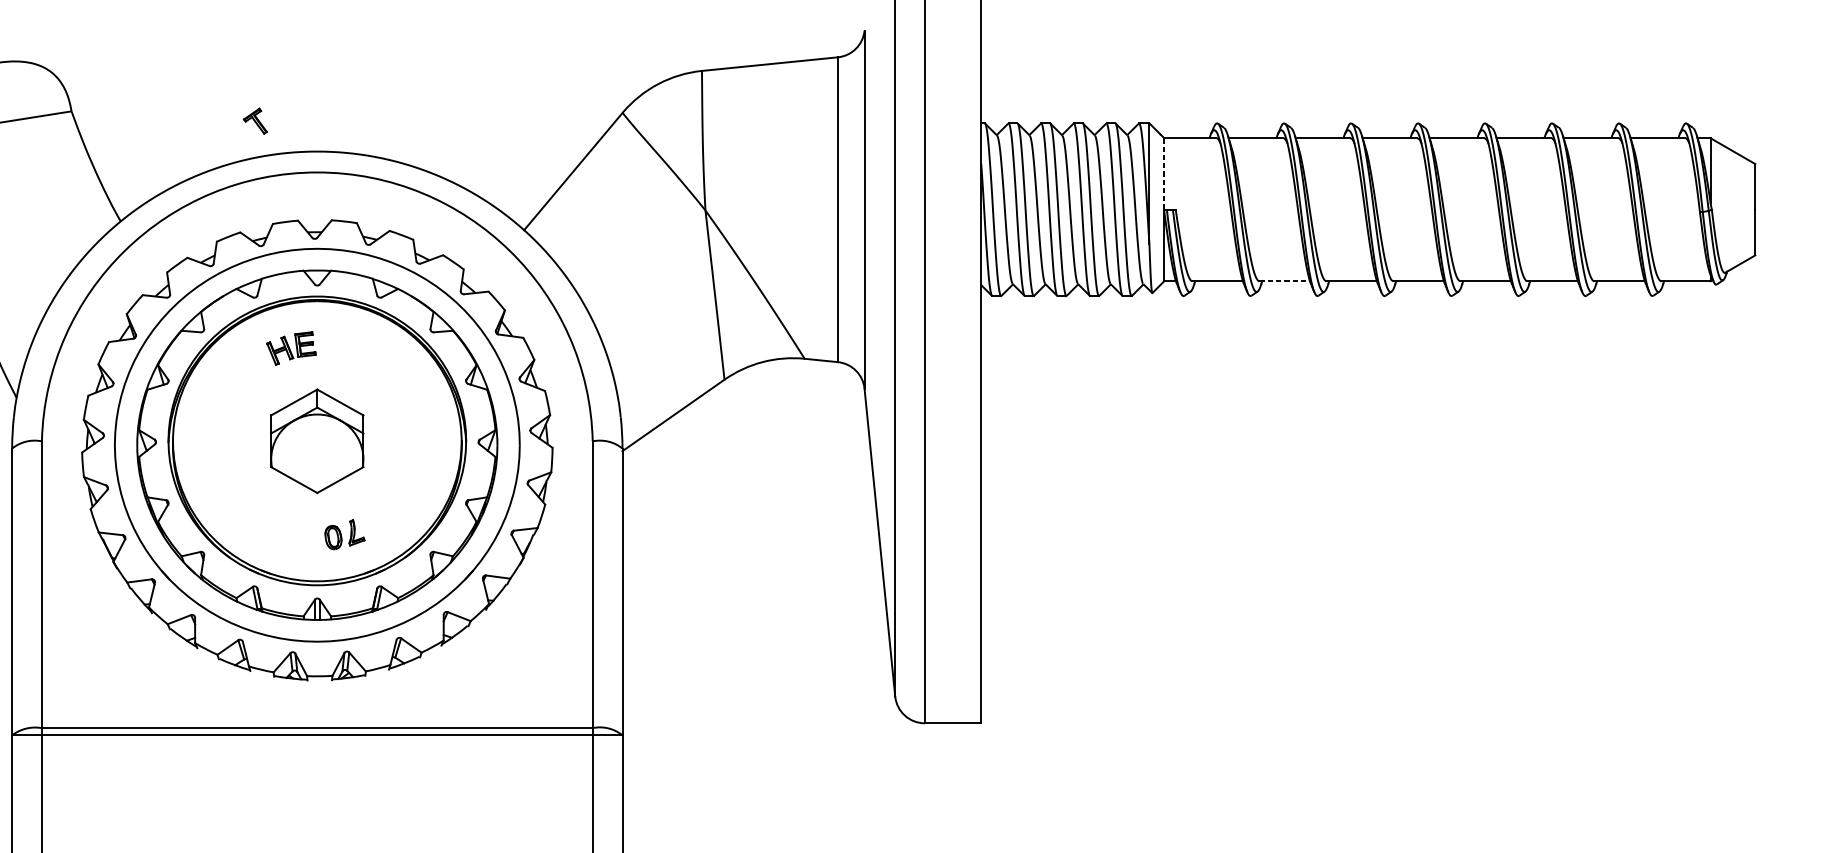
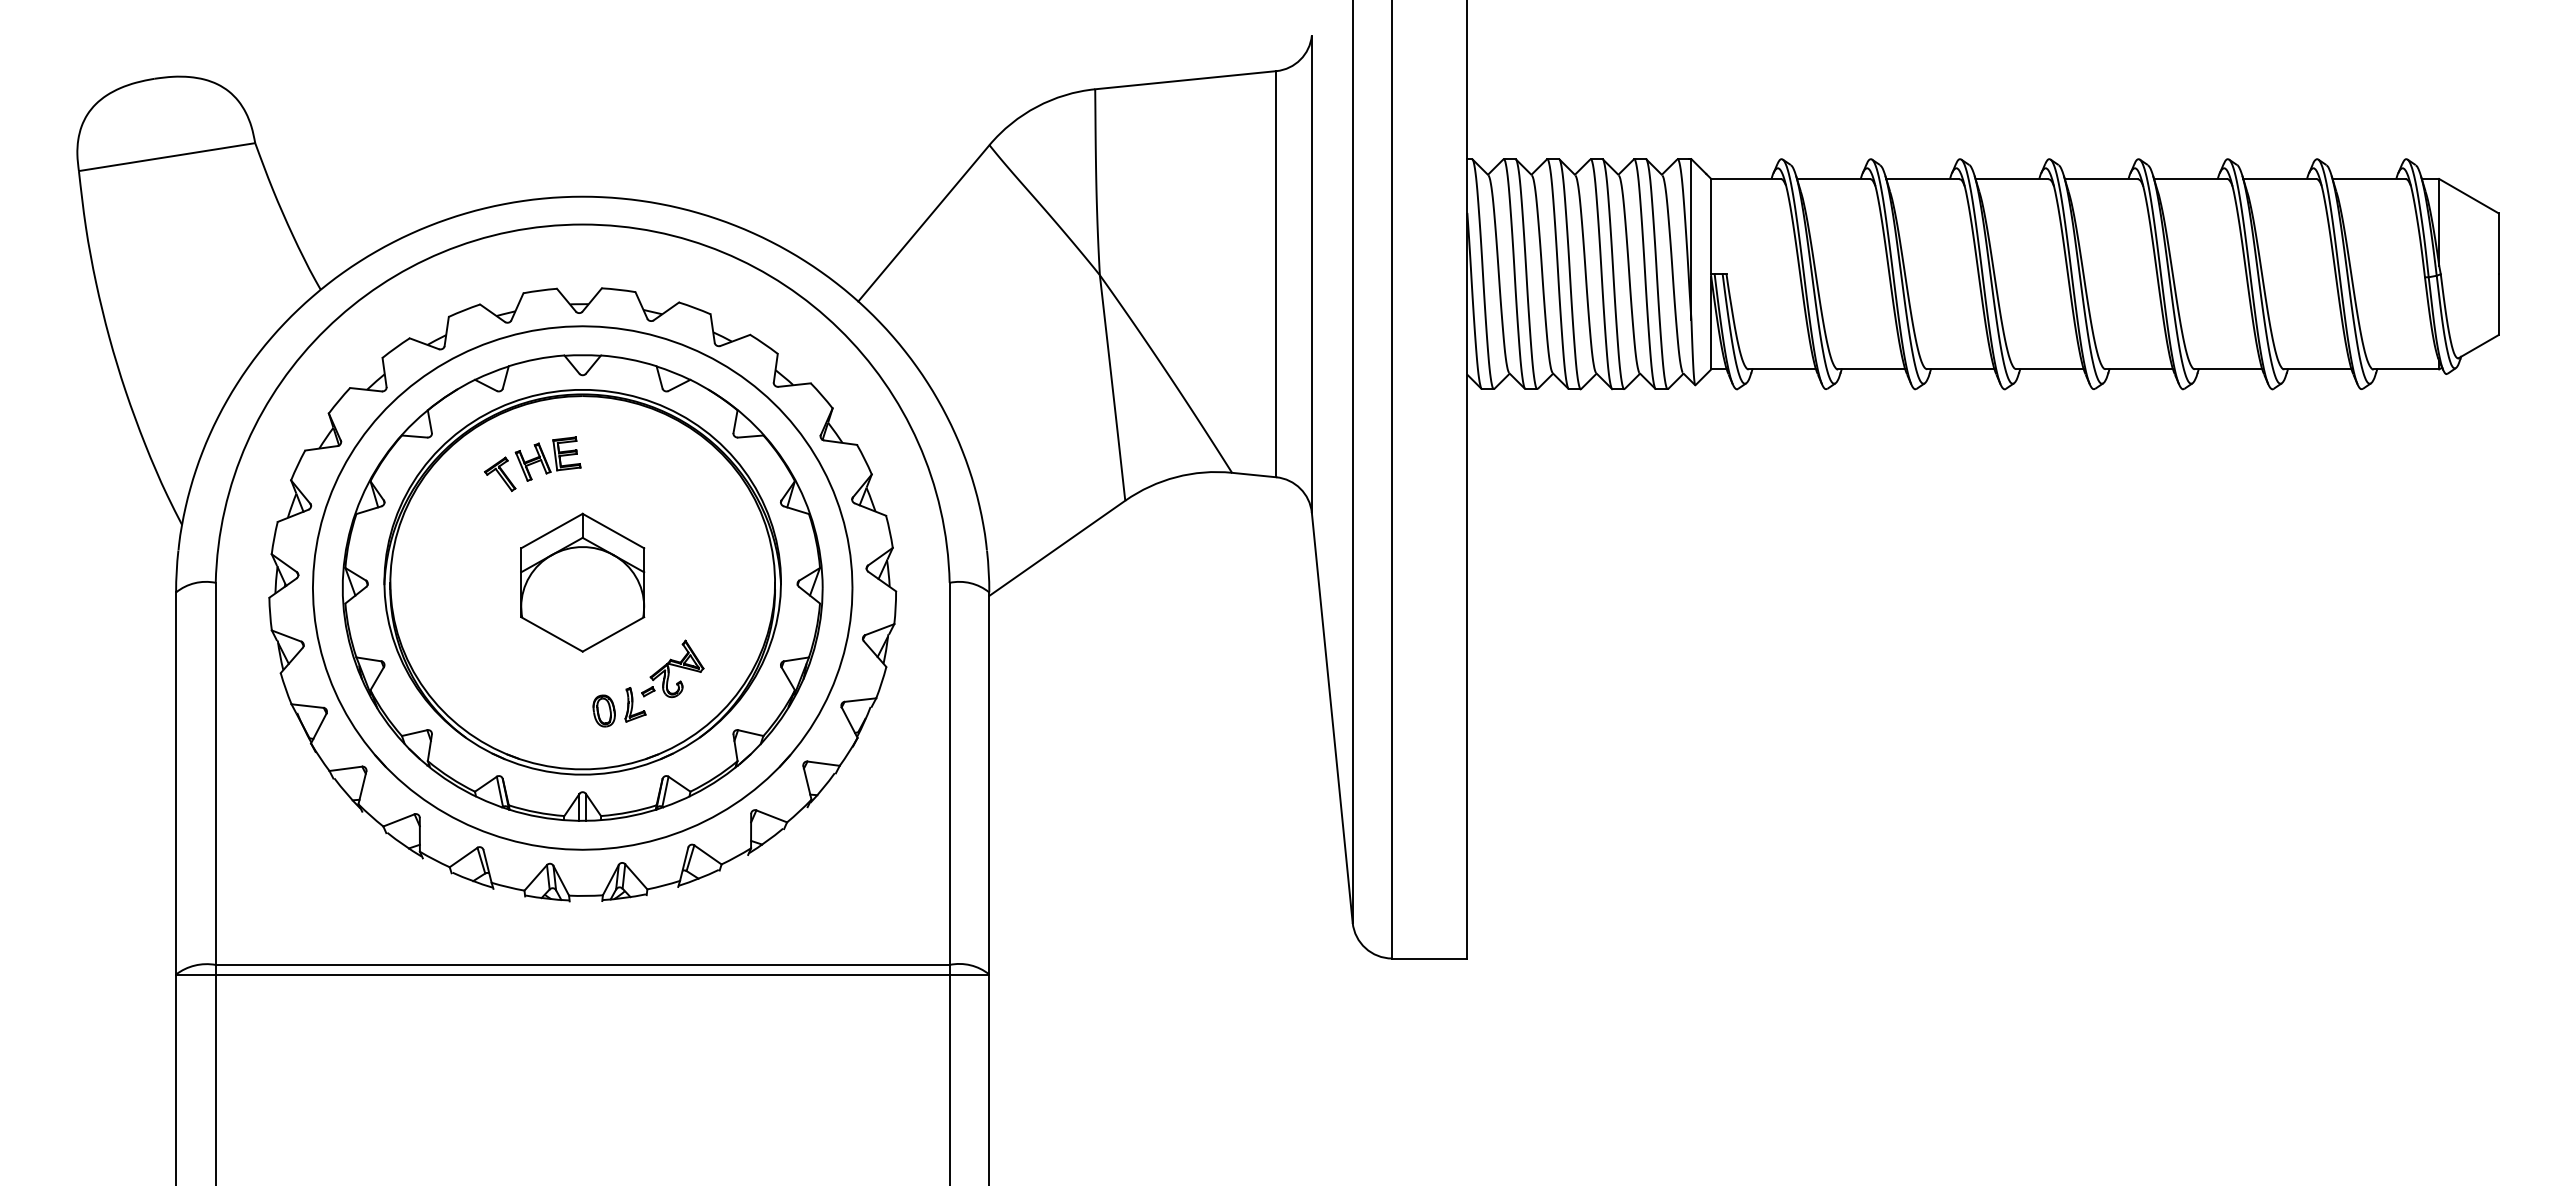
part: (255, 120) -> (500, 473), moved
line: (1164, 173) -> (1711, 226), dashed -> solid
line: (1284, 281) -> (1871, 369), dashed -> solid
part: (384, 505) -> (672, 668), added

